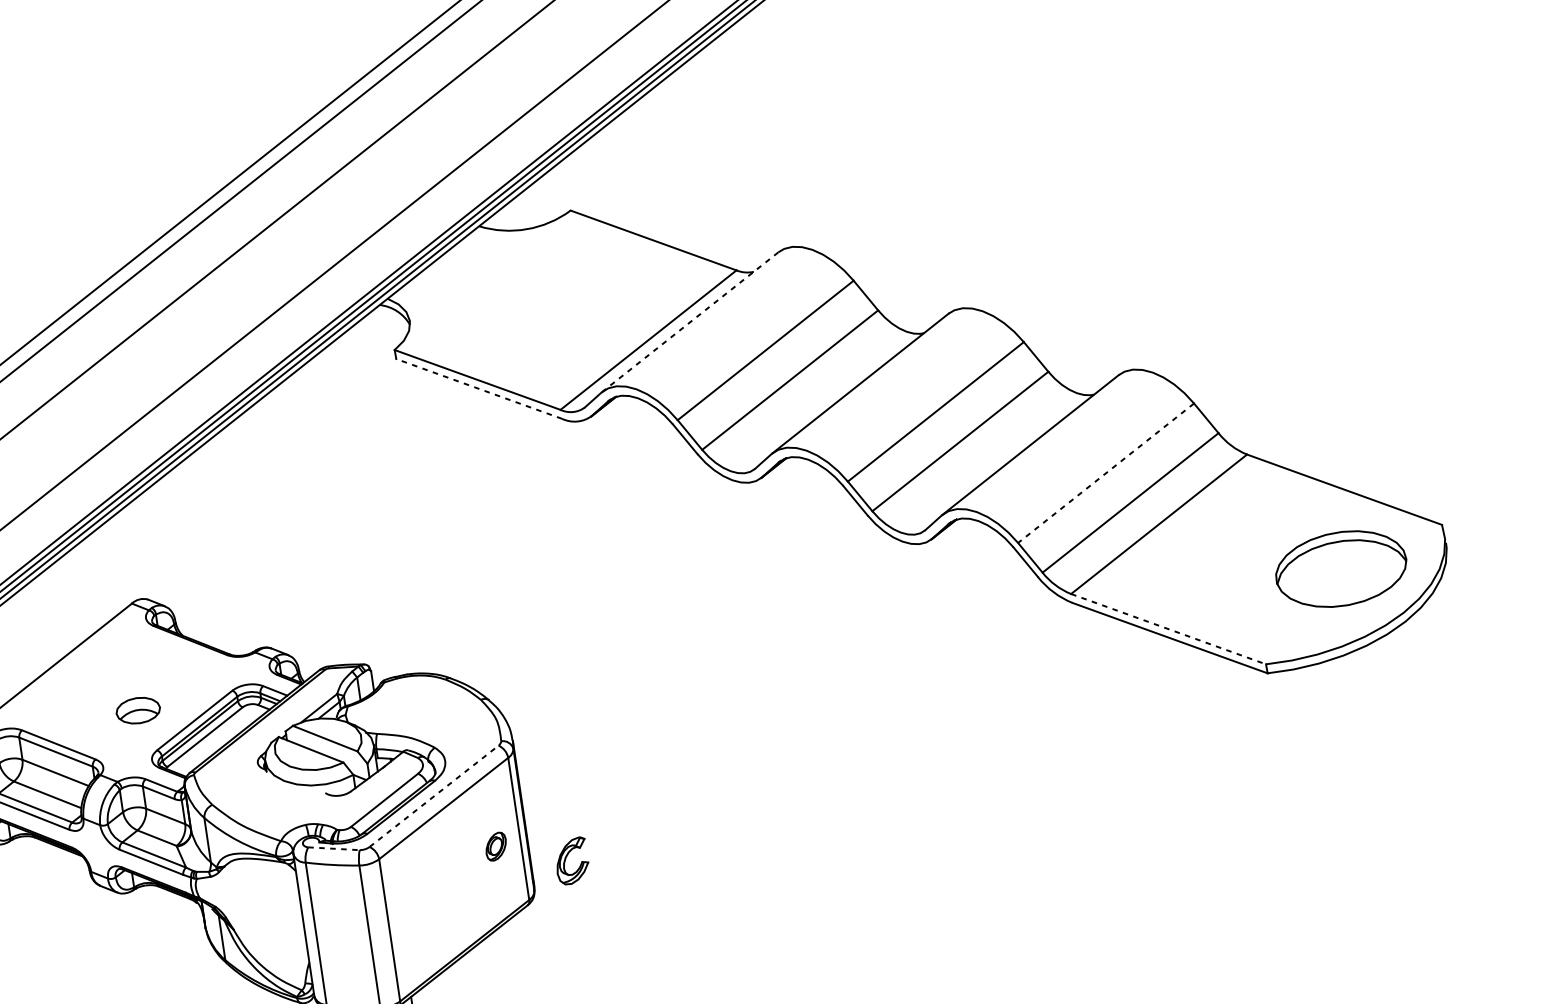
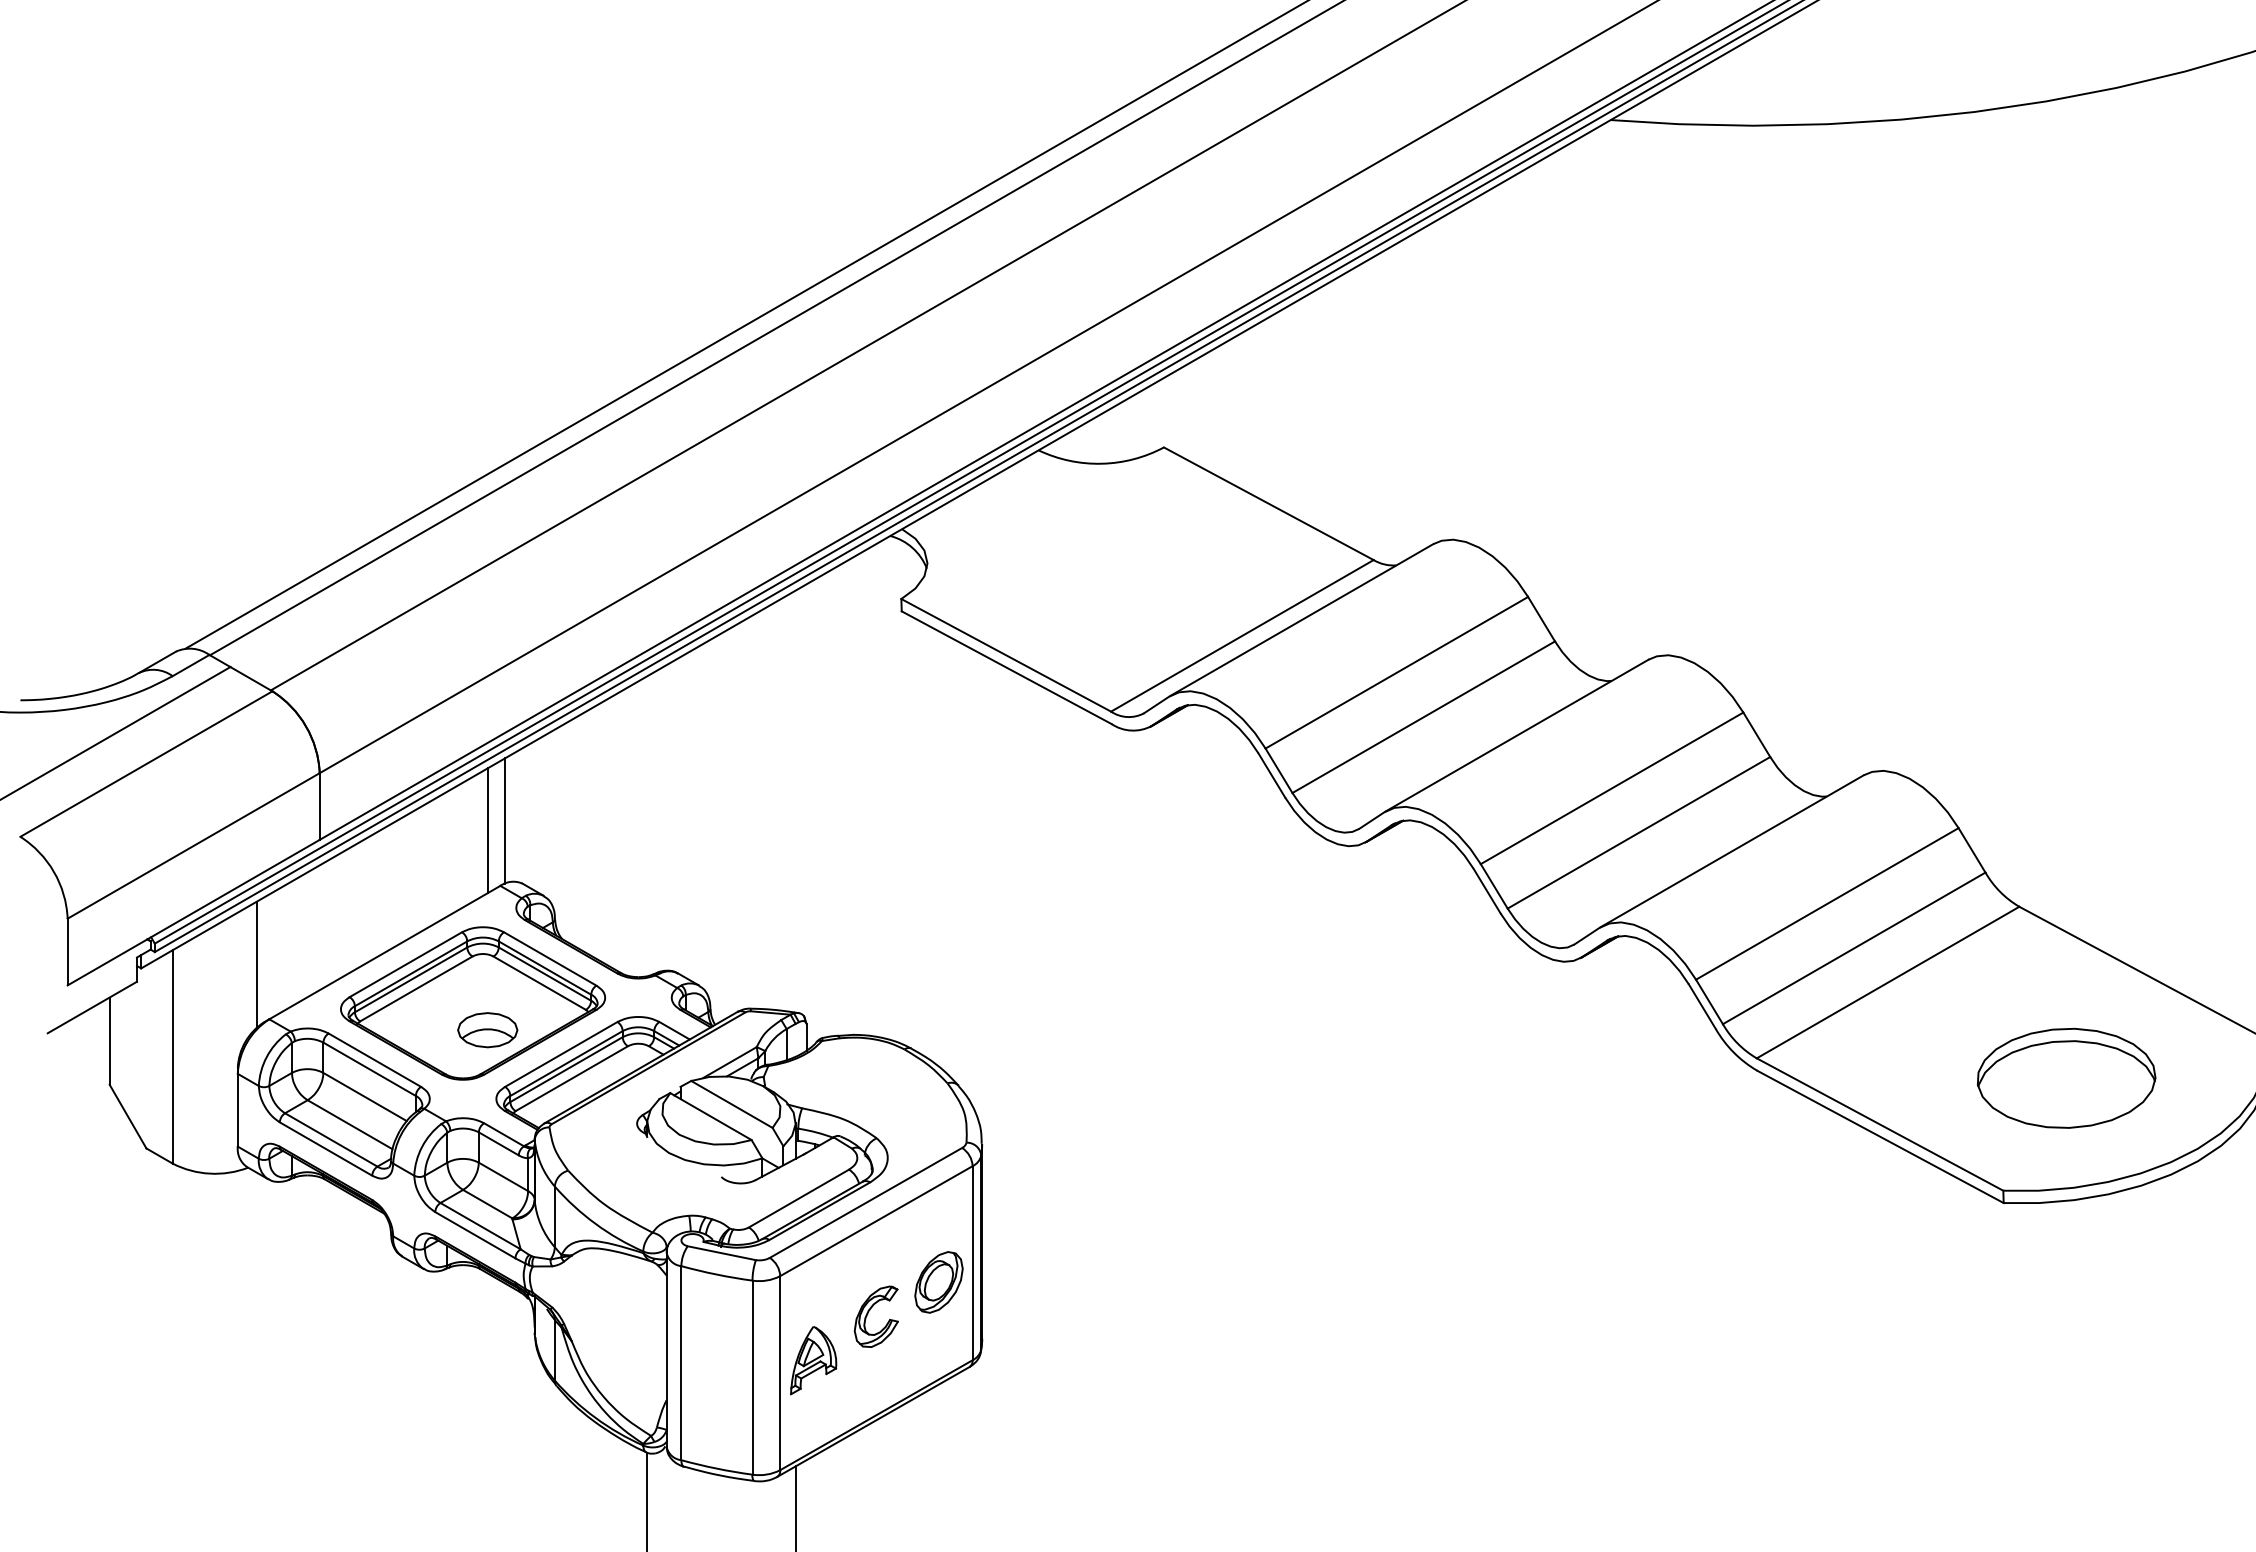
line: (690, 321) -> (1302, 619), dashed -> solid
line: (479, 388) -> (1006, 667), dashed -> solid
line: (1106, 472) -> (1827, 903), dashed -> solid
line: (128, 555) -> (505, 820), added
line: (116, 564) -> (487, 830), added
part: (1341, 568) -> (2066, 1077), moved
line: (1168, 629) -> (1880, 1124), dashed -> solid
part: (124, 692) -> (472, 1003), added
line: (433, 796) -> (865, 1202), dashed -> solid
part: (495, 846) -> (938, 1282), size x1.67
line: (333, 849) -> (721, 1253), dashed -> solid
part: (565, 859) -> (868, 1313), moved
part: (412, 917) -> (813, 1360), added

